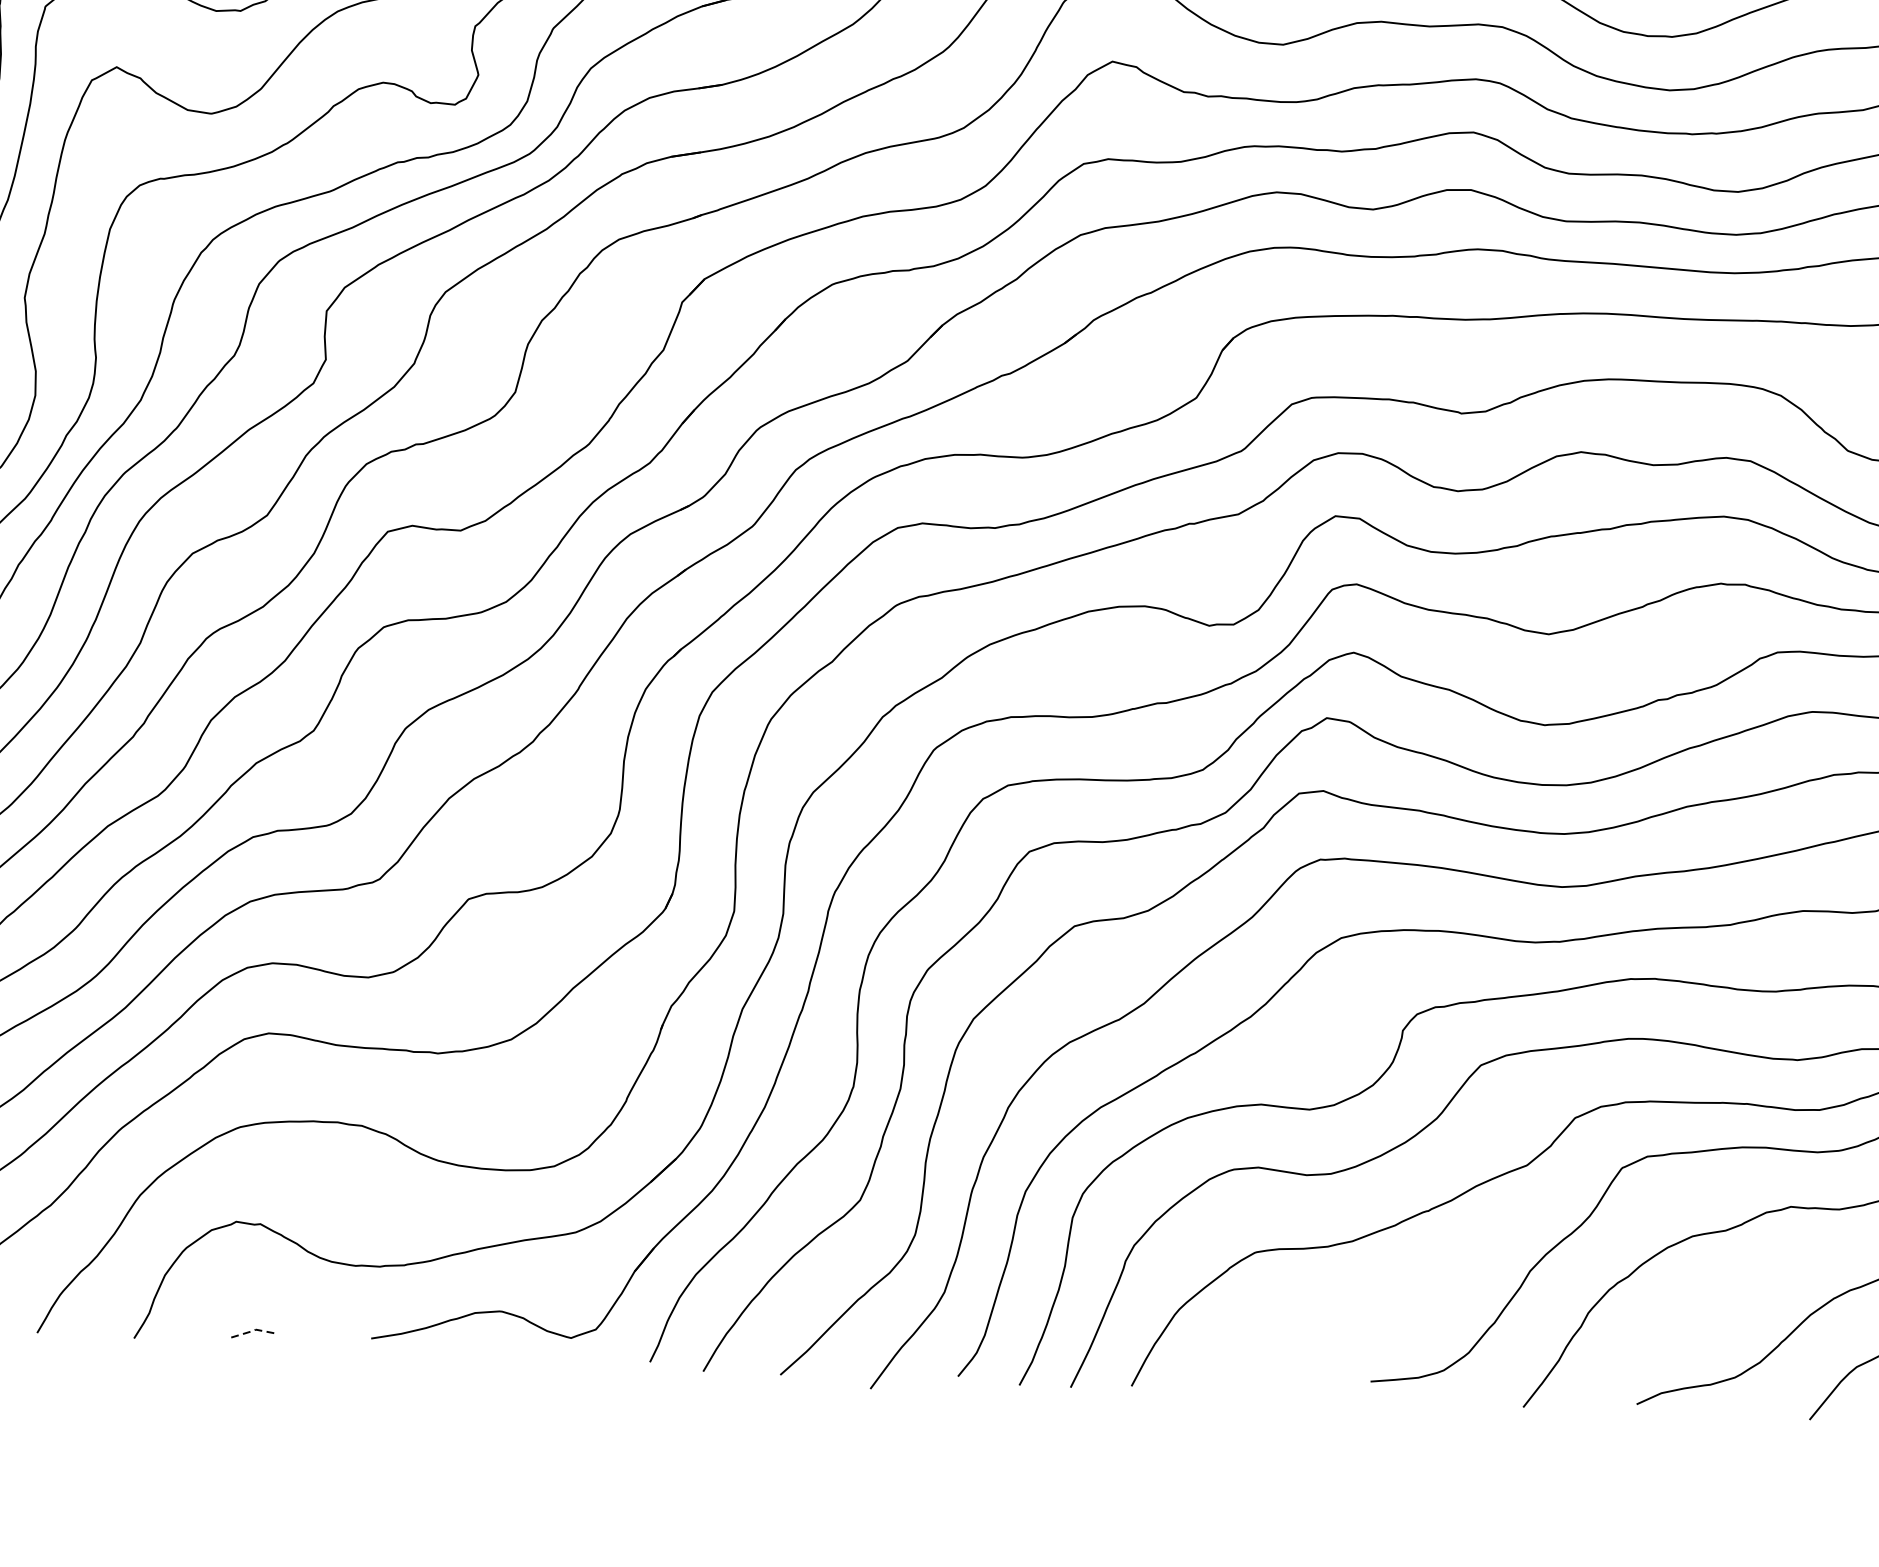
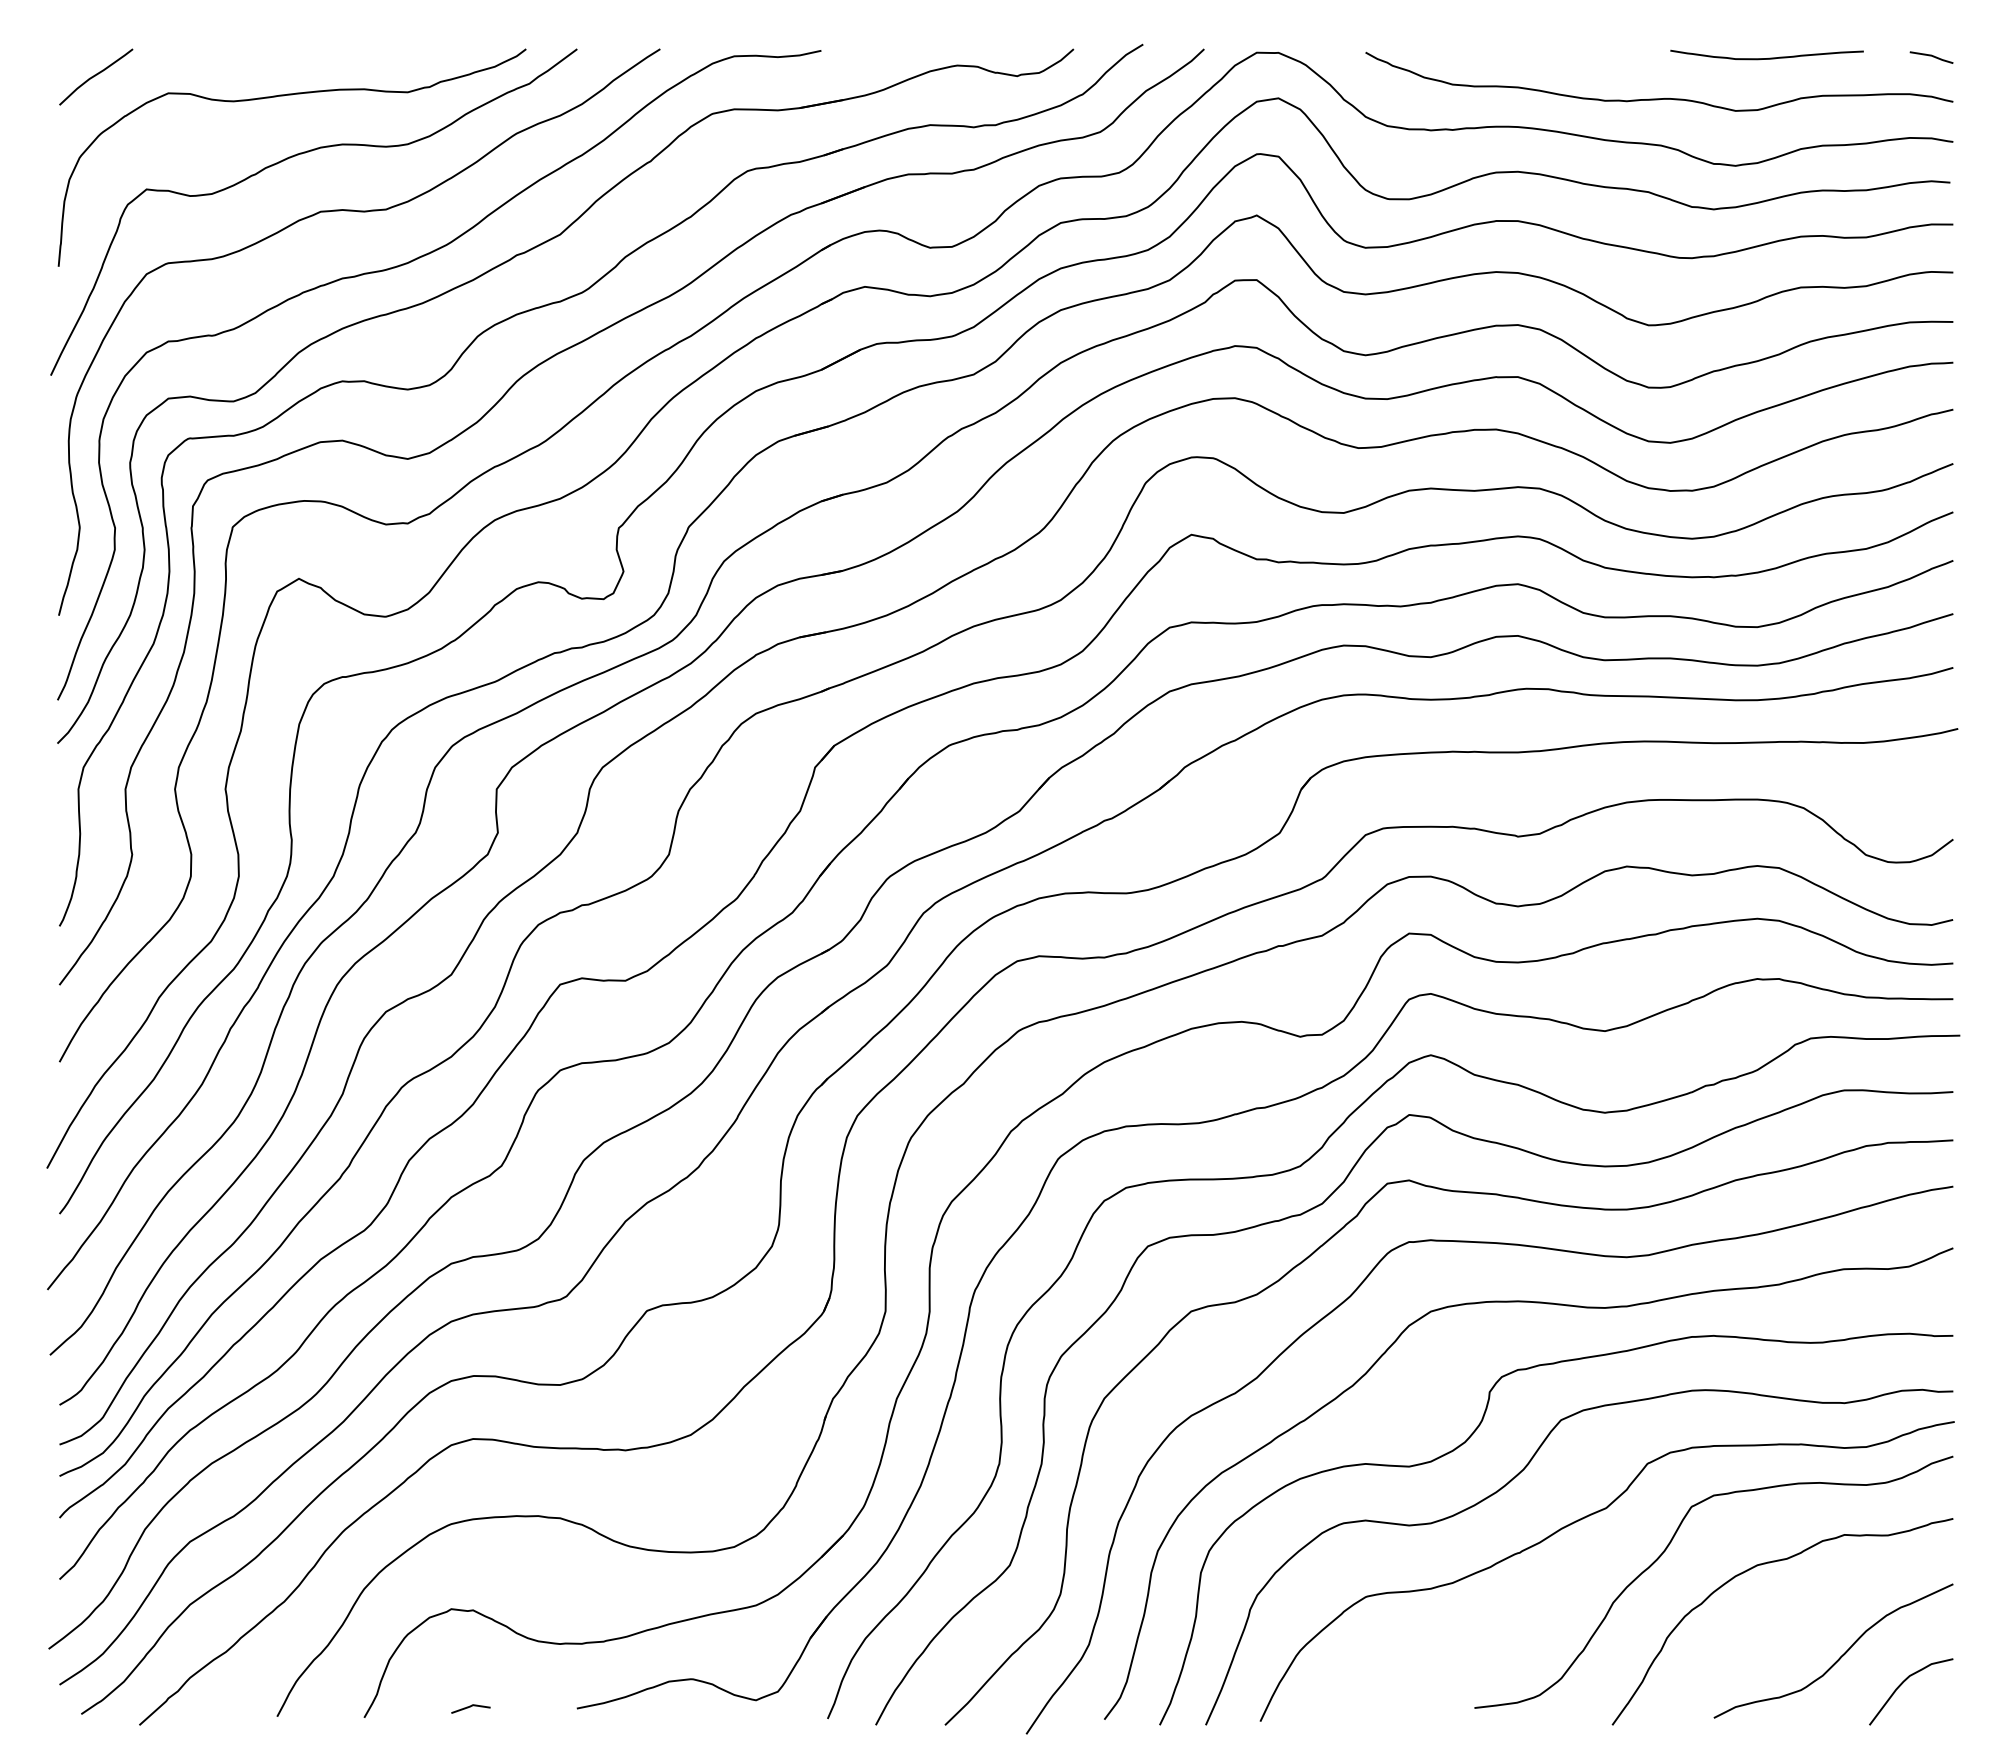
line: (252, 1331) -> (470, 1706), dashed -> solid

